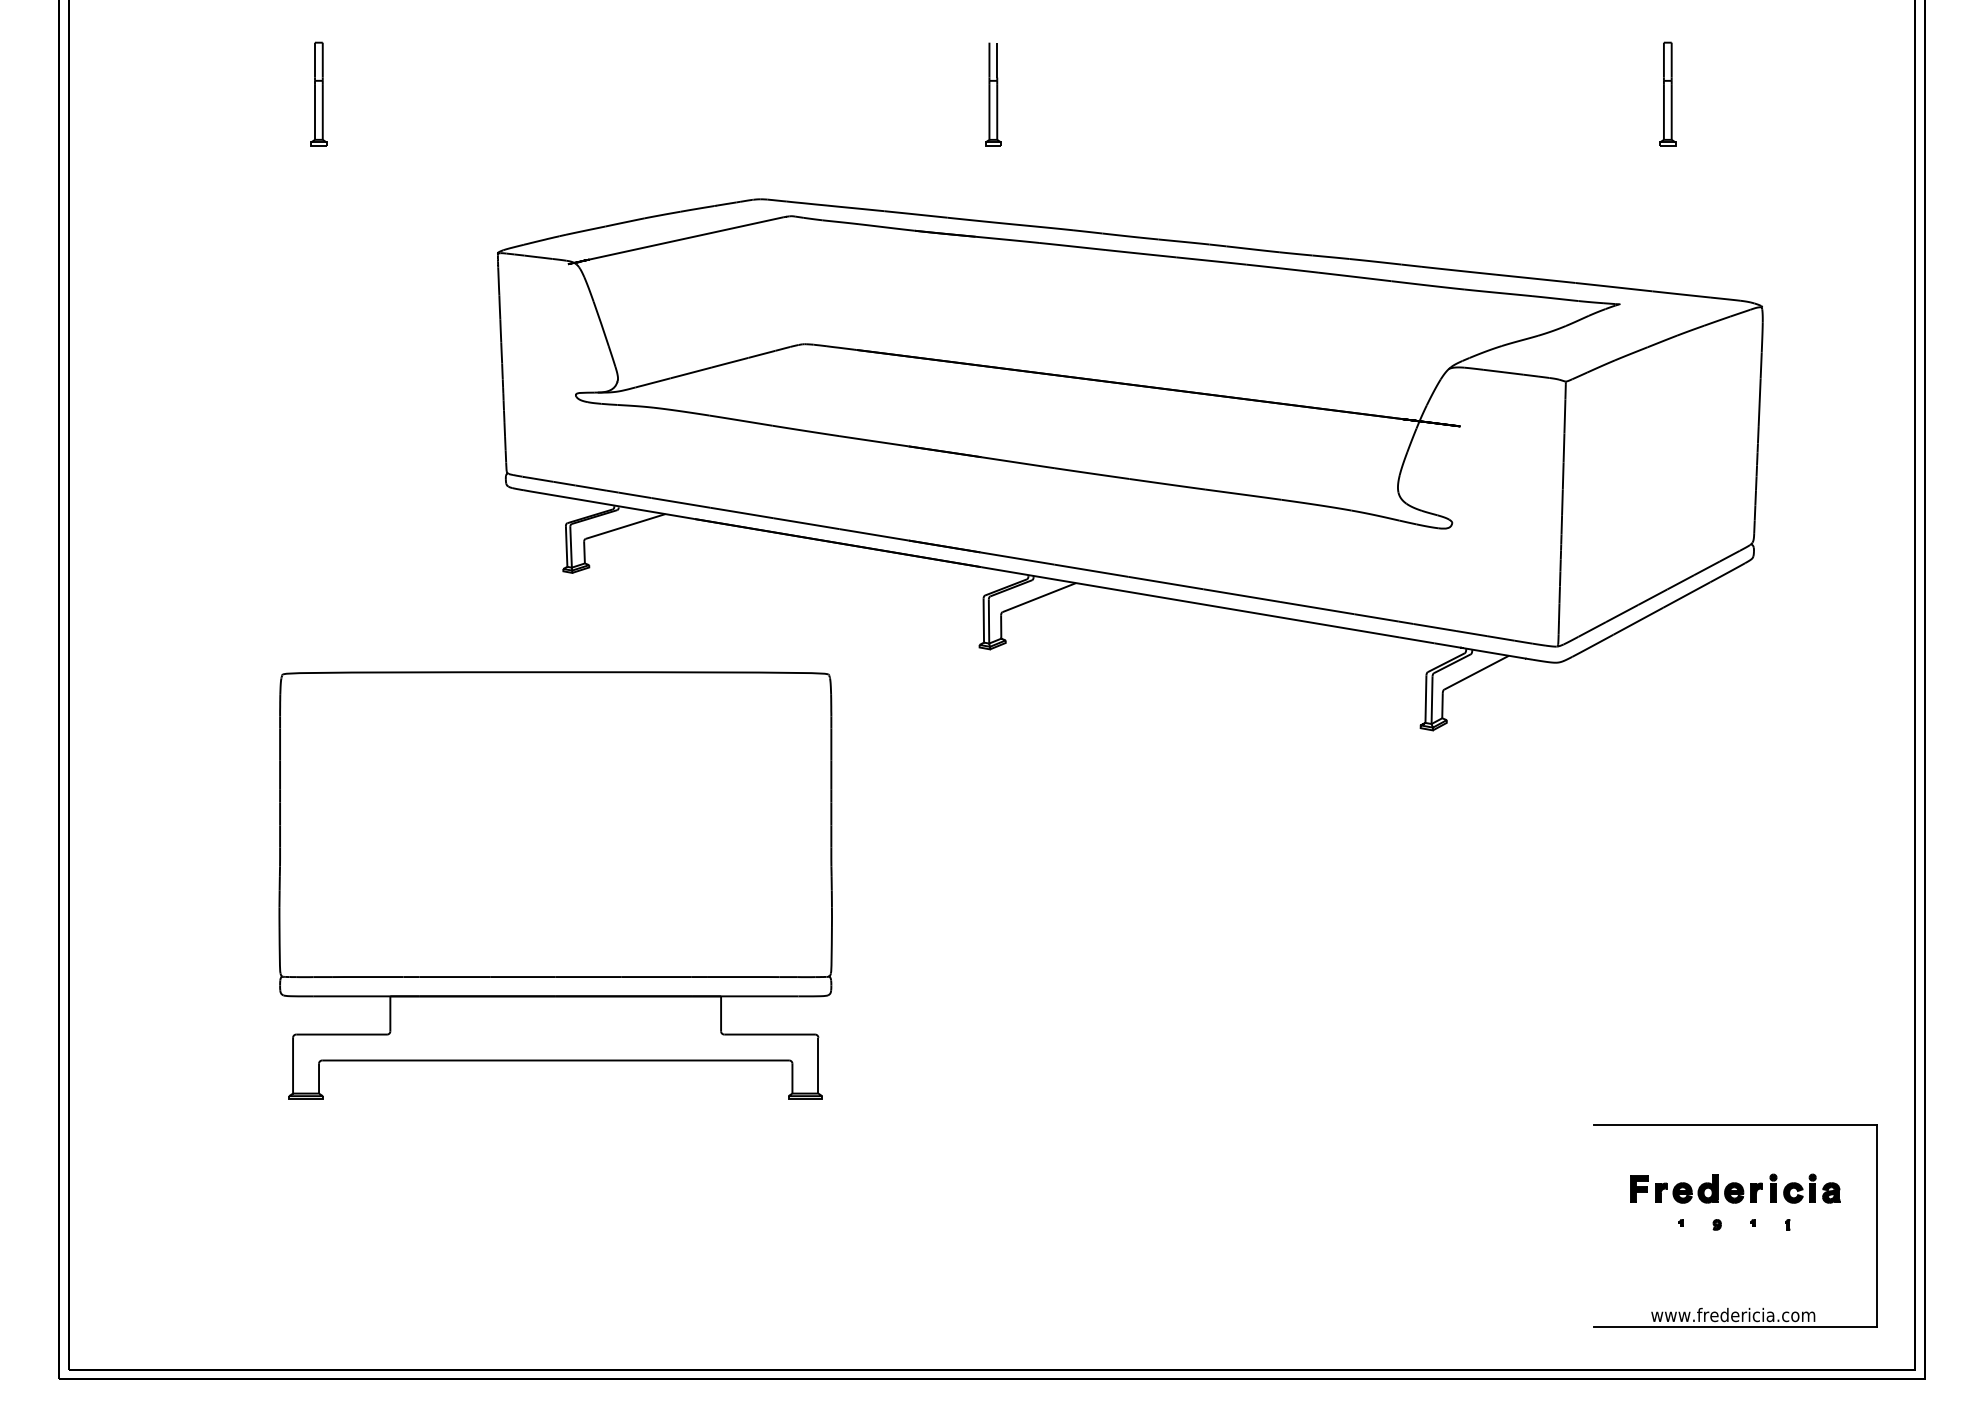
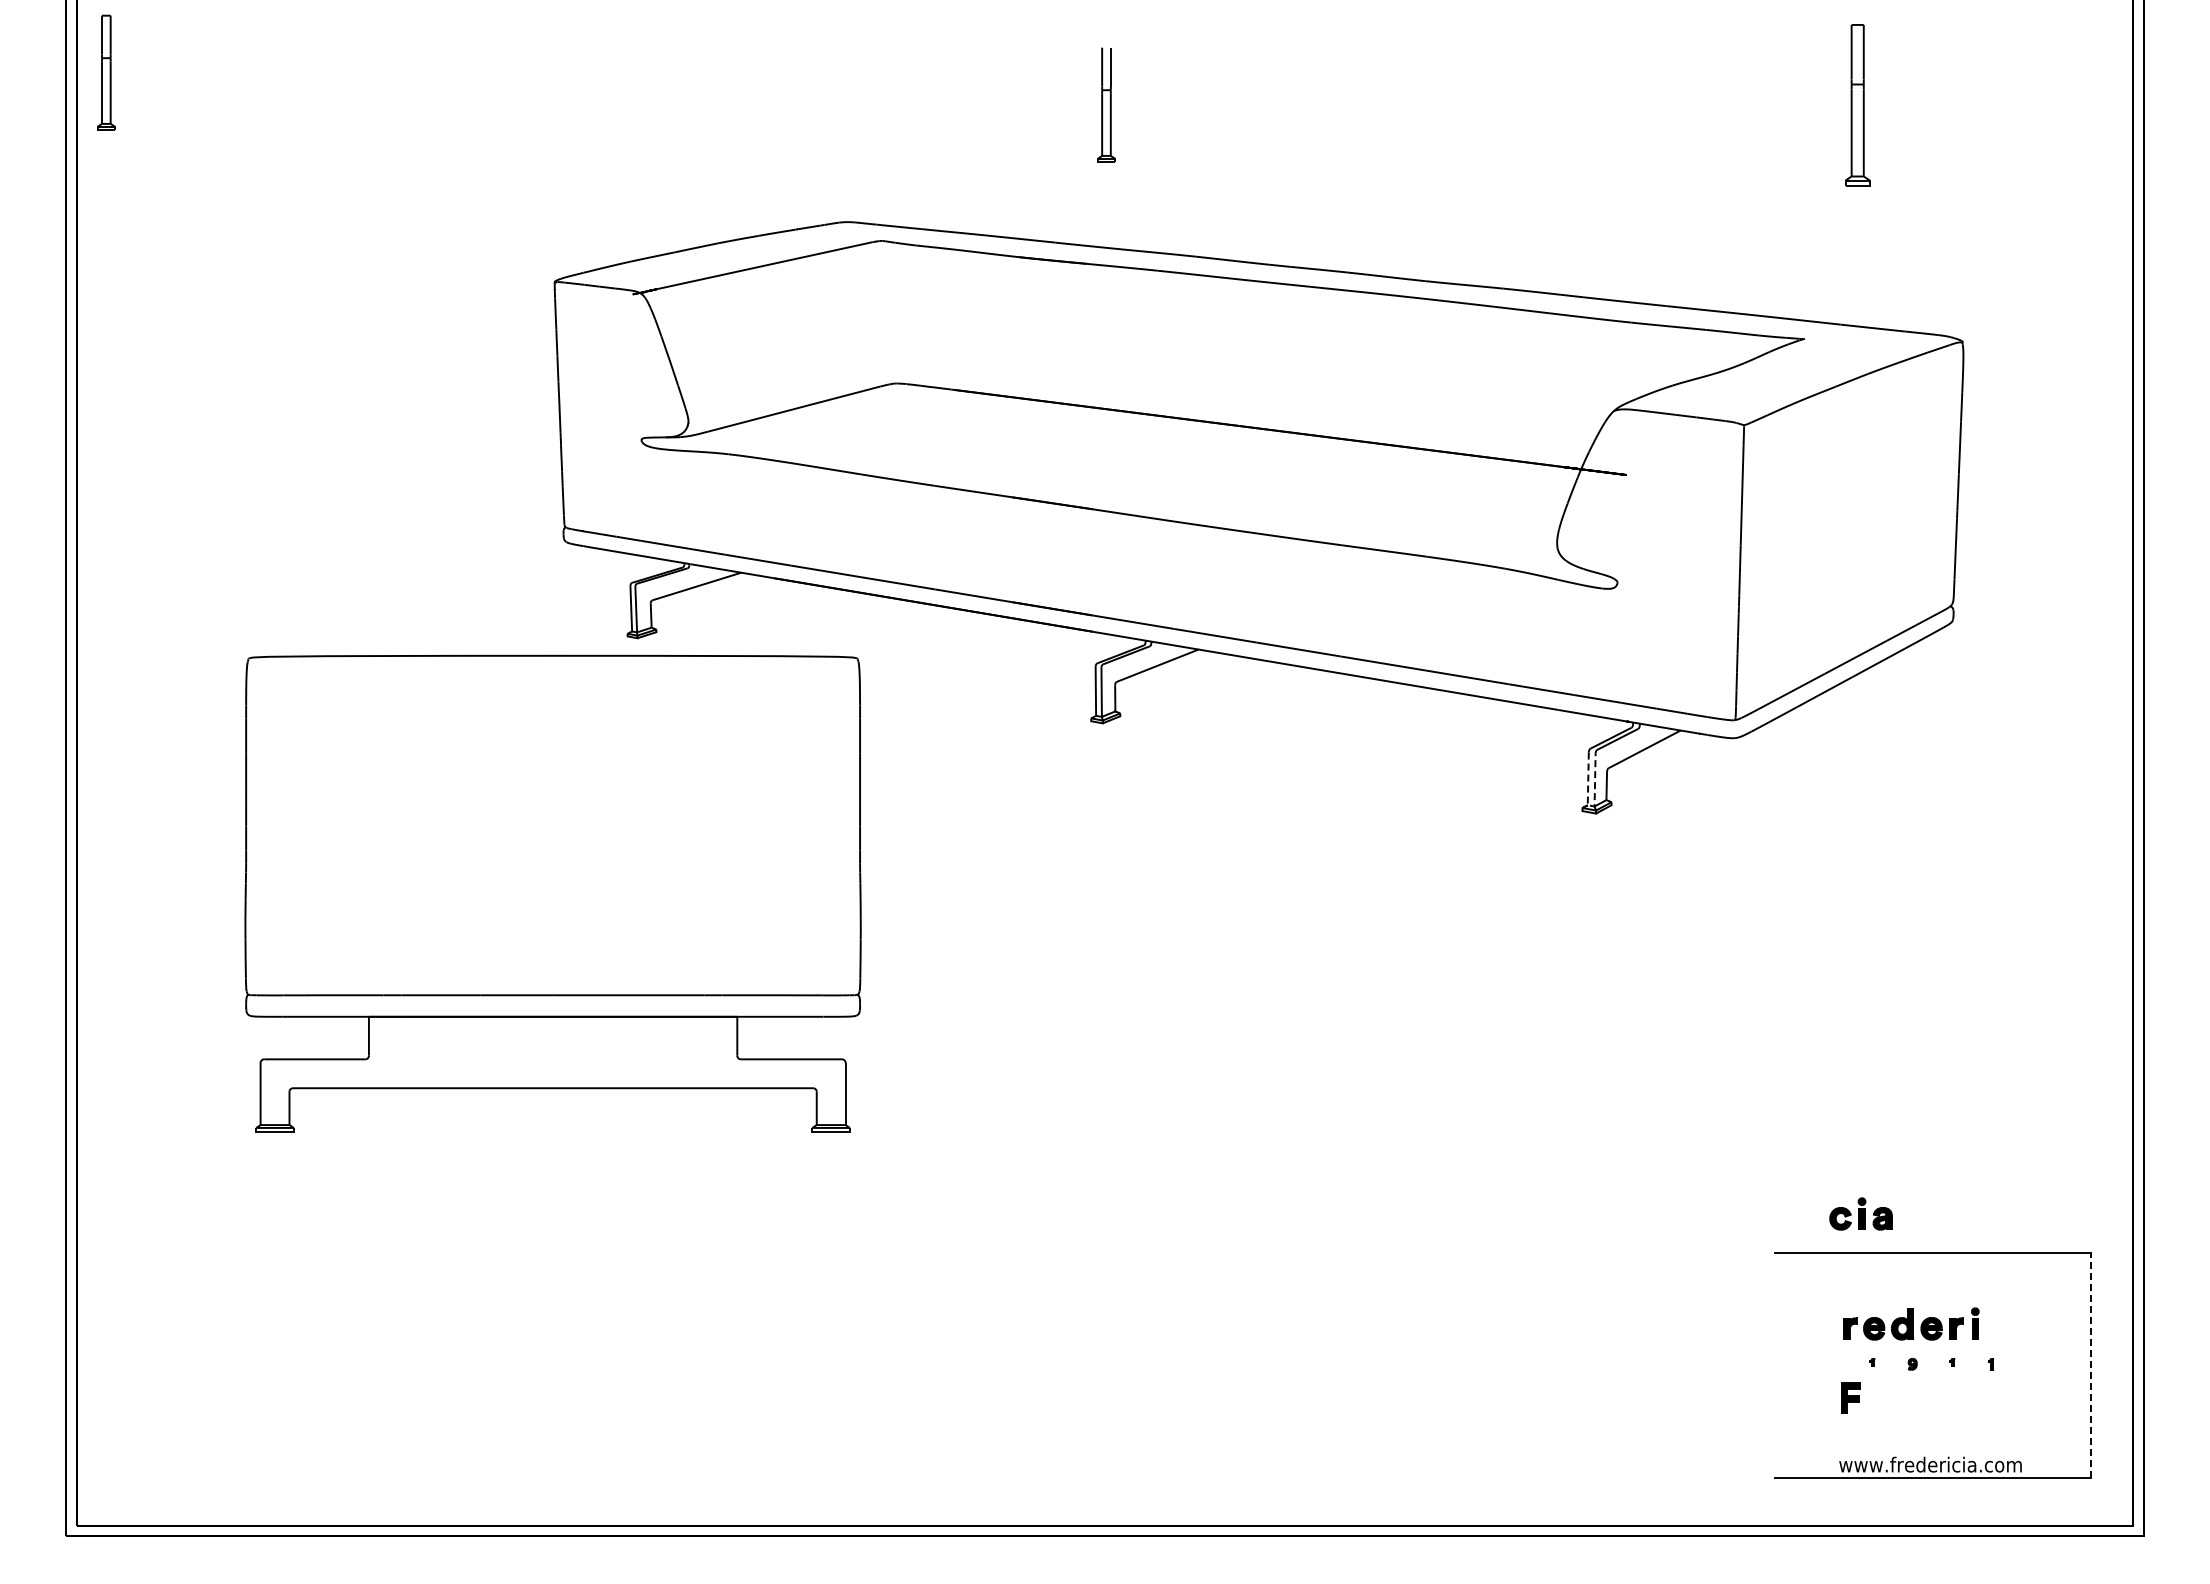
part: (319, 93) -> (106, 72), moved
part: (1667, 93) -> (1857, 104), size x1.4
line: (1428, 723) -> (1591, 805), solid -> dashed
part: (555, 885) -> (552, 893), moved
part: (1638, 1188) -> (1850, 1397), moved
part: (1811, 1188) -> (1860, 1213), moved
line: (1876, 1225) -> (2090, 1365), solid -> dashed

